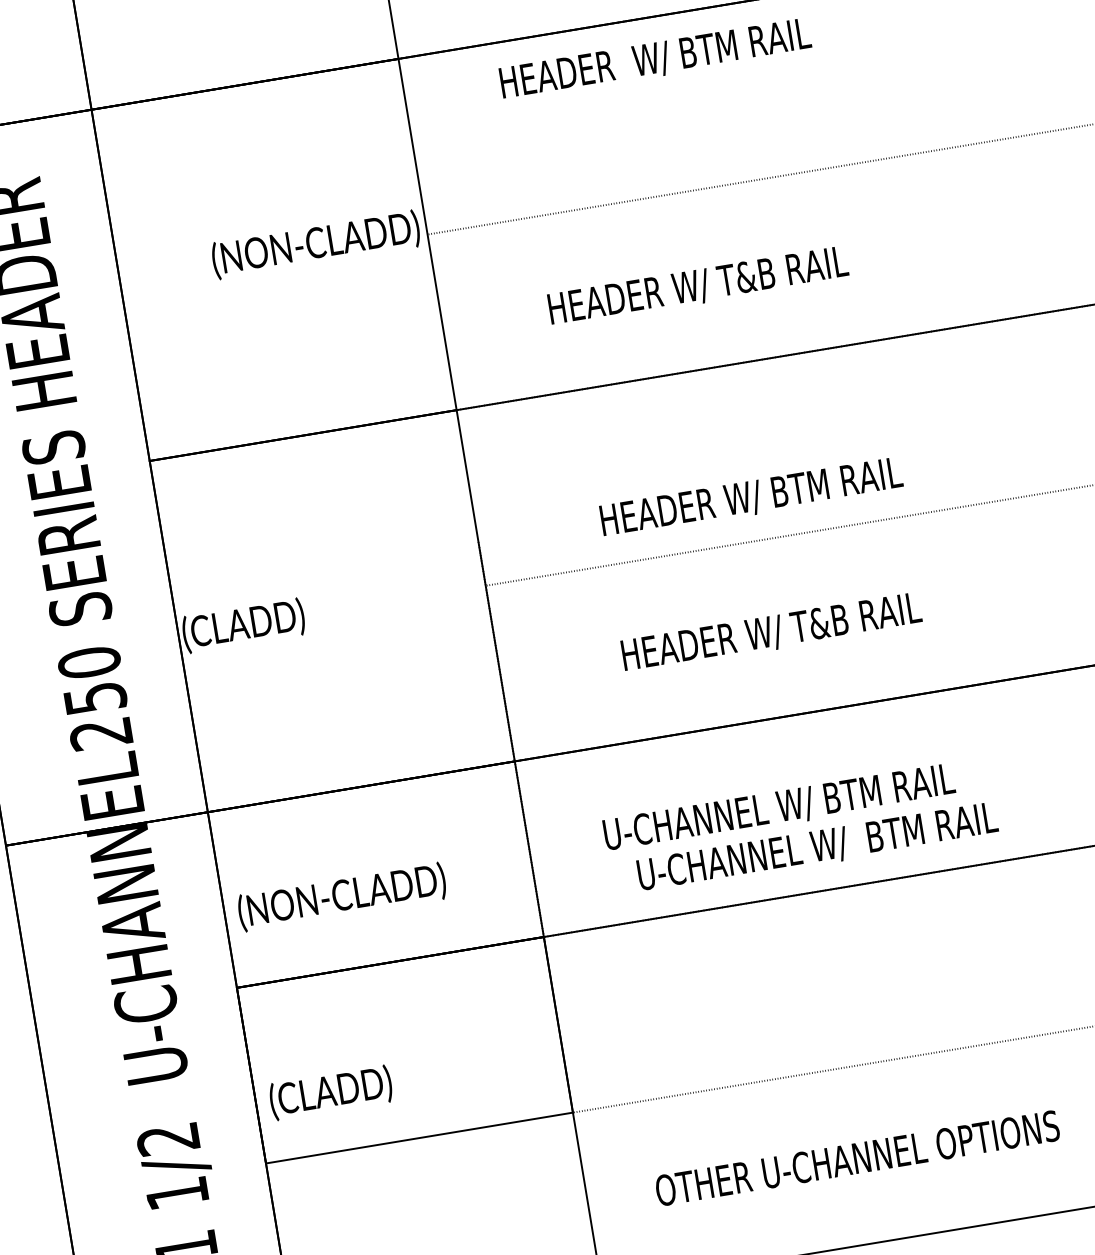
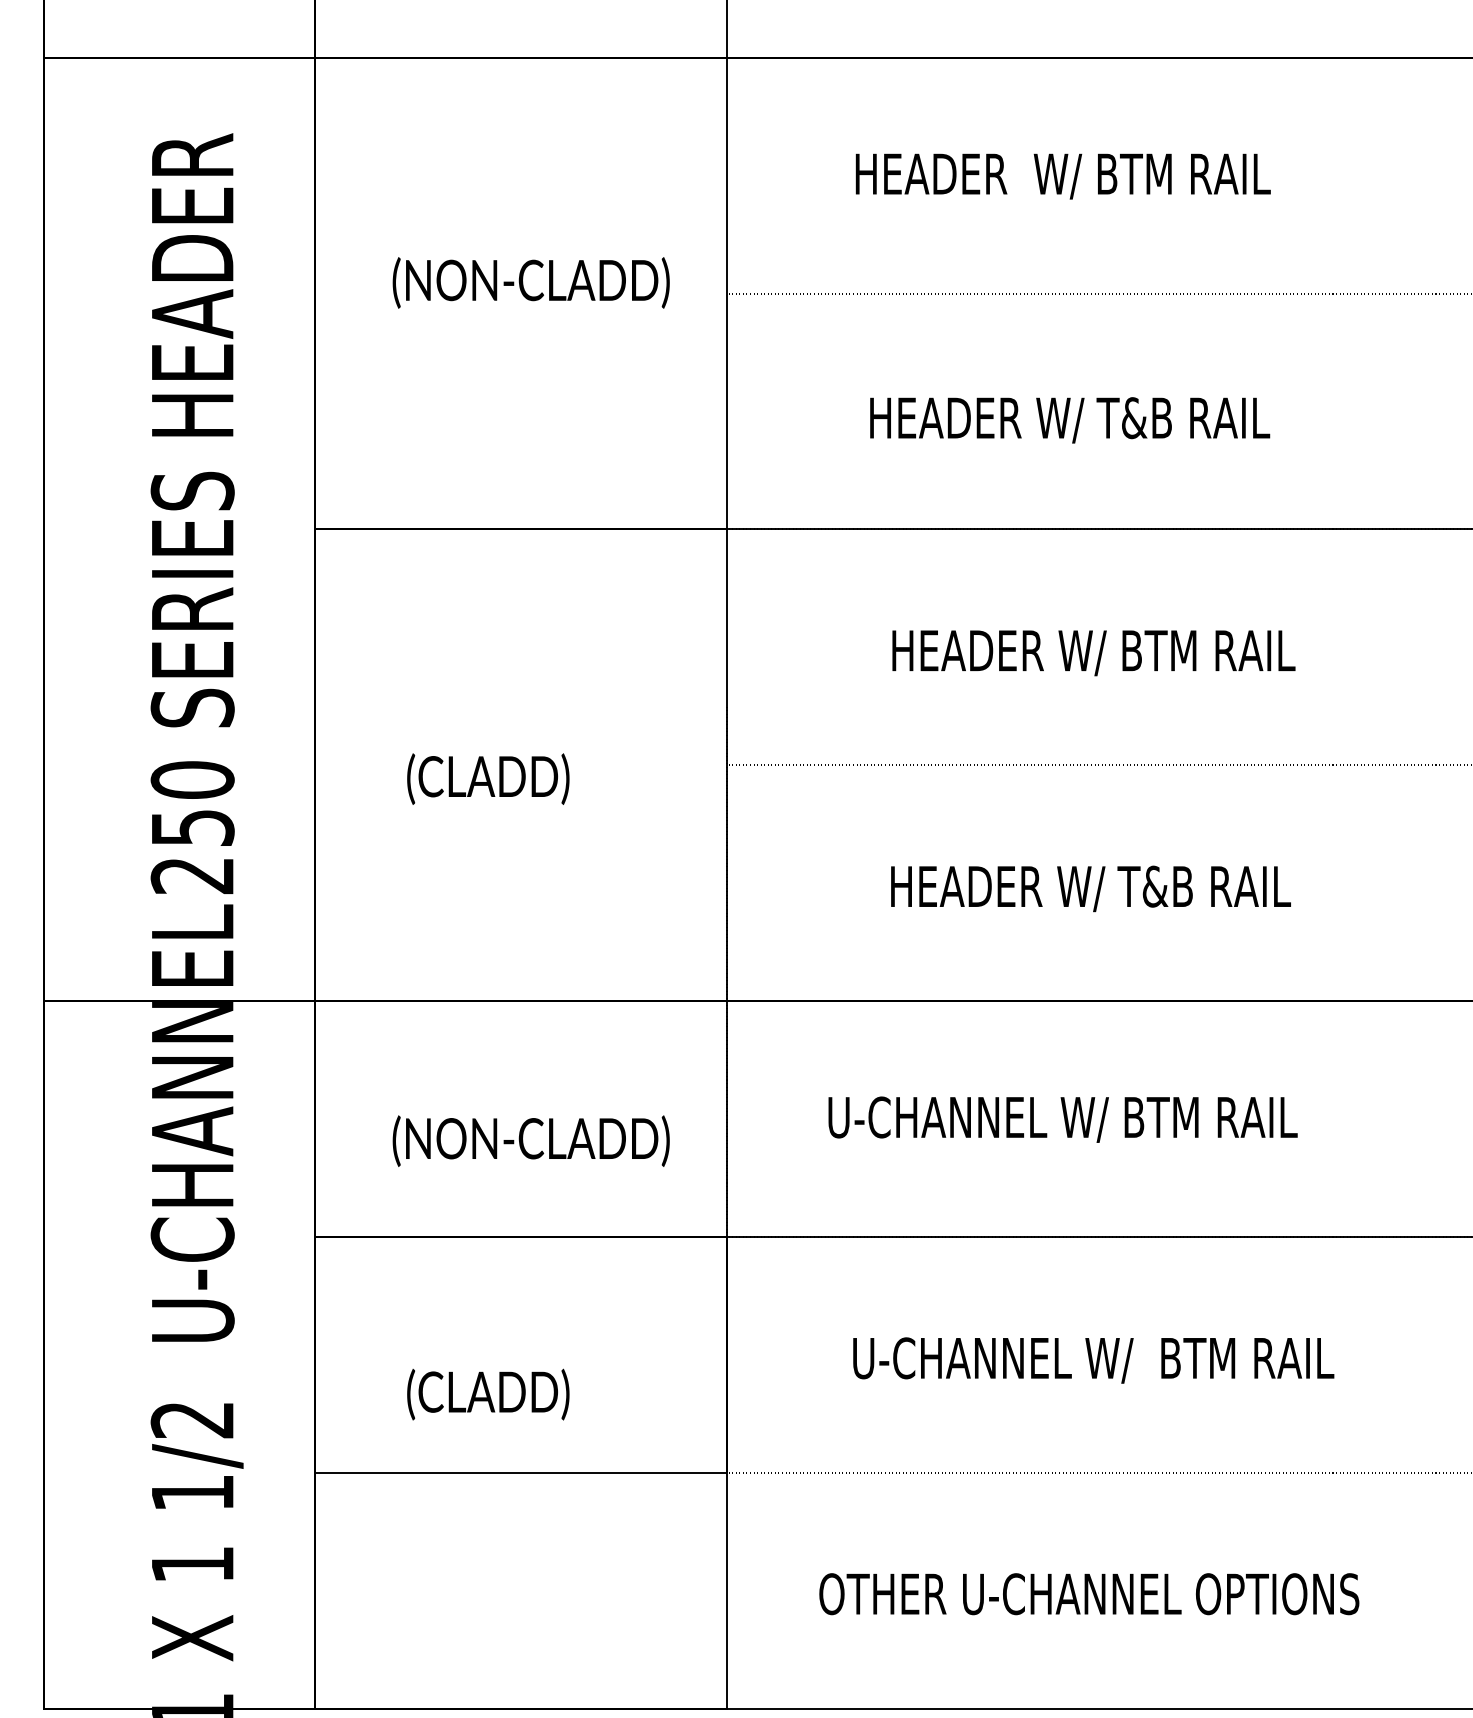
text: (655, 59) -> (1062, 176), moved
text: (315, 244) -> (530, 282), moved
text: (751, 498) -> (1093, 653), moved
text: (243, 625) -> (488, 778), moved
text: (817, 847) -> (1093, 1360), moved
text: (341, 896) -> (530, 1140), moved
text: (331, 1092) -> (488, 1394), moved

